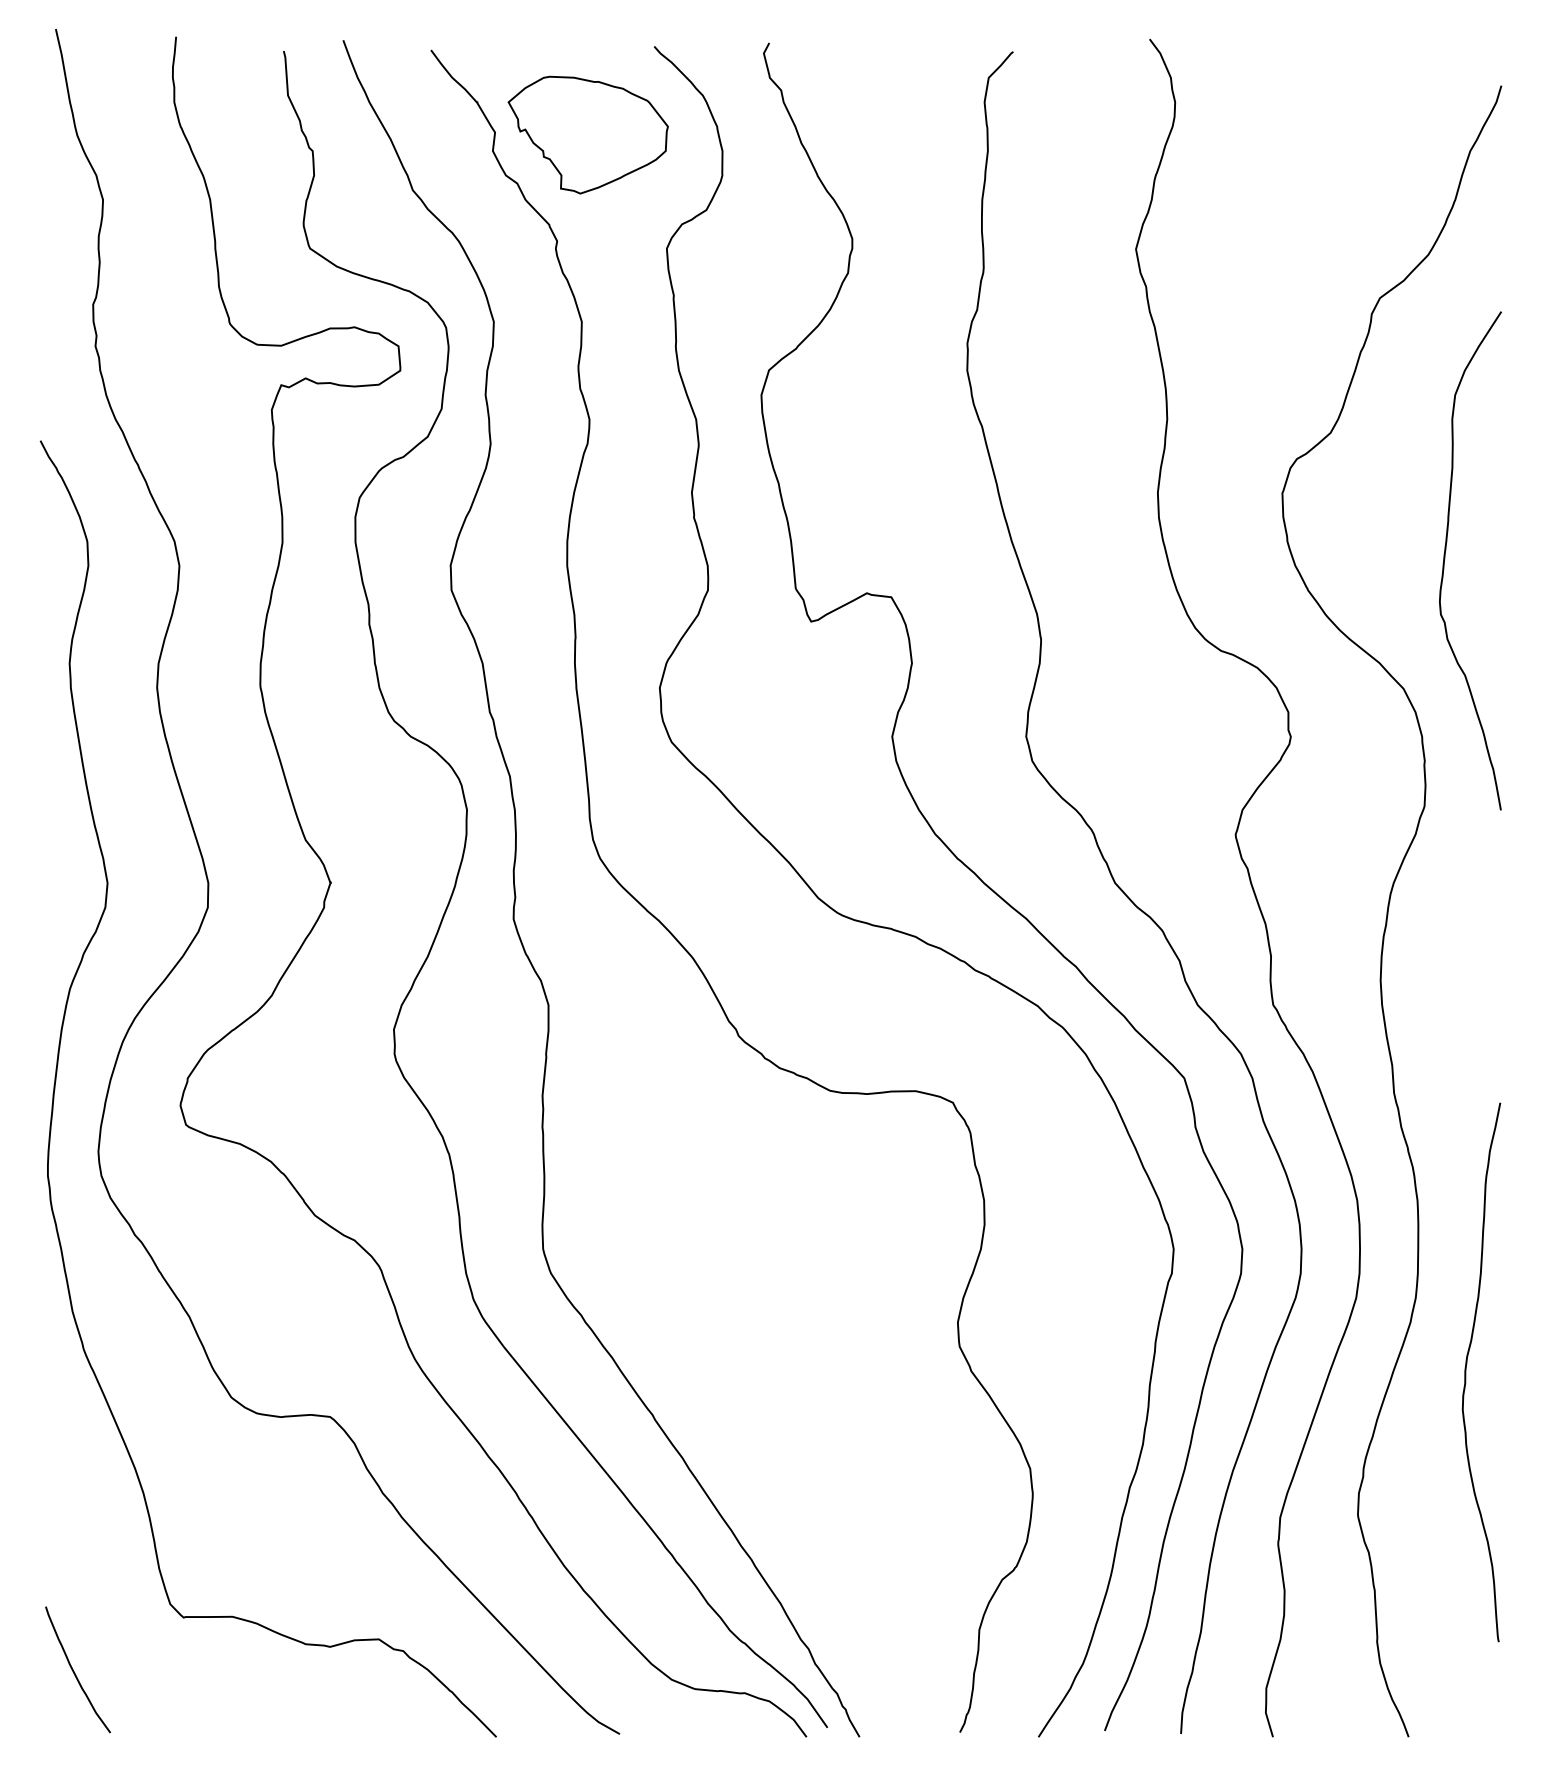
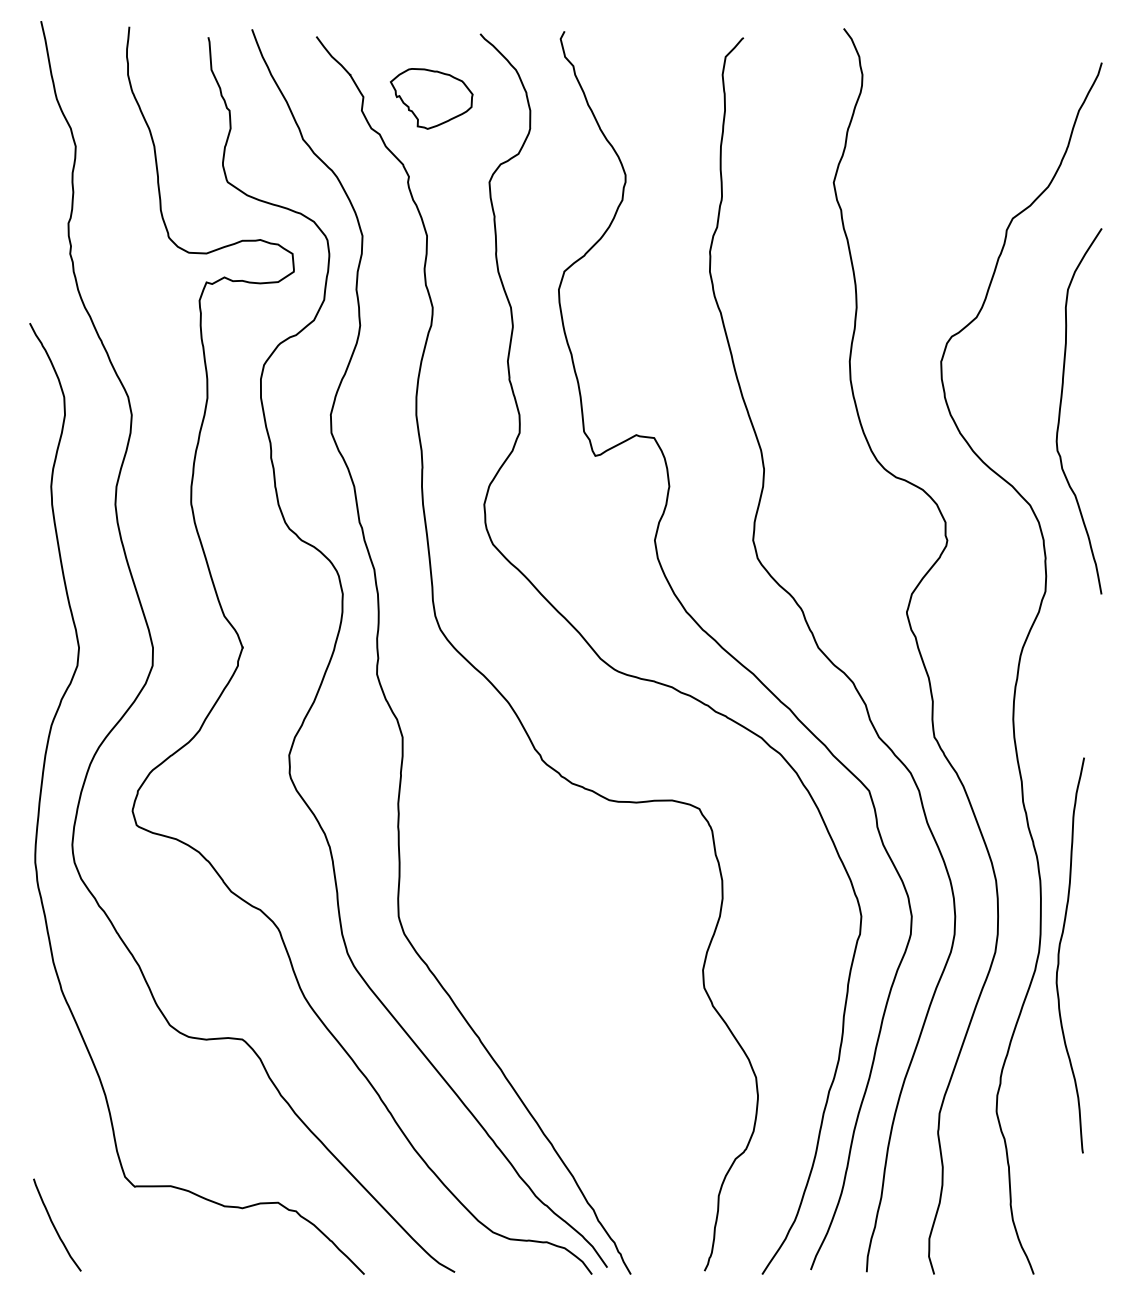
part: (587, 134) -> (431, 98), size x0.7
curve: (1466, 1372) -> (1059, 955), moved

